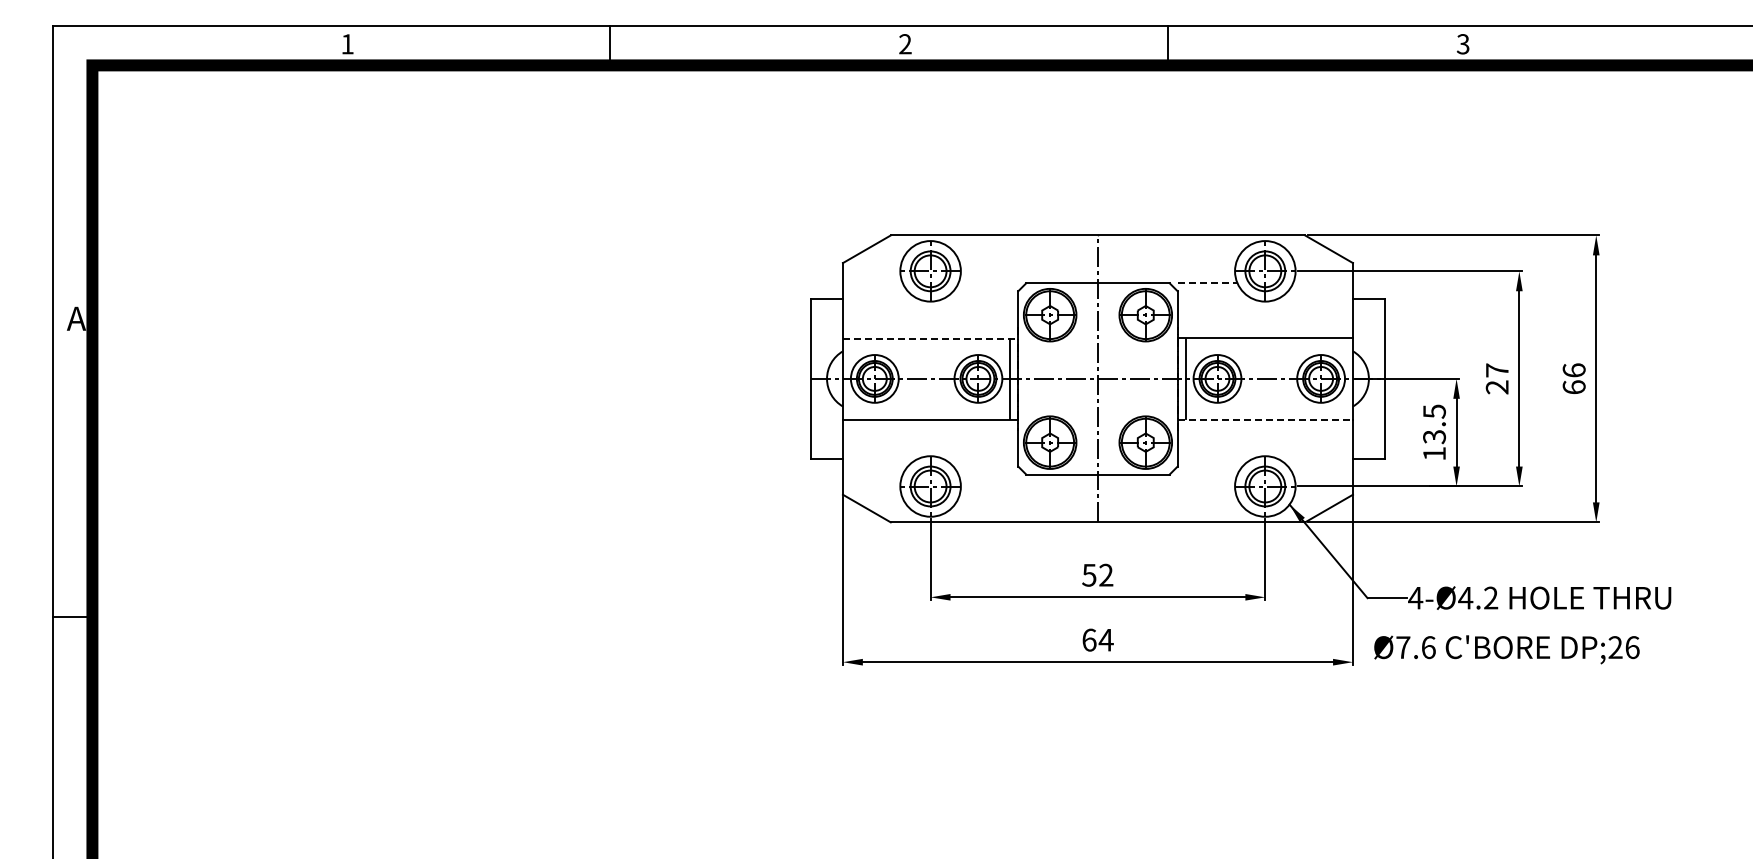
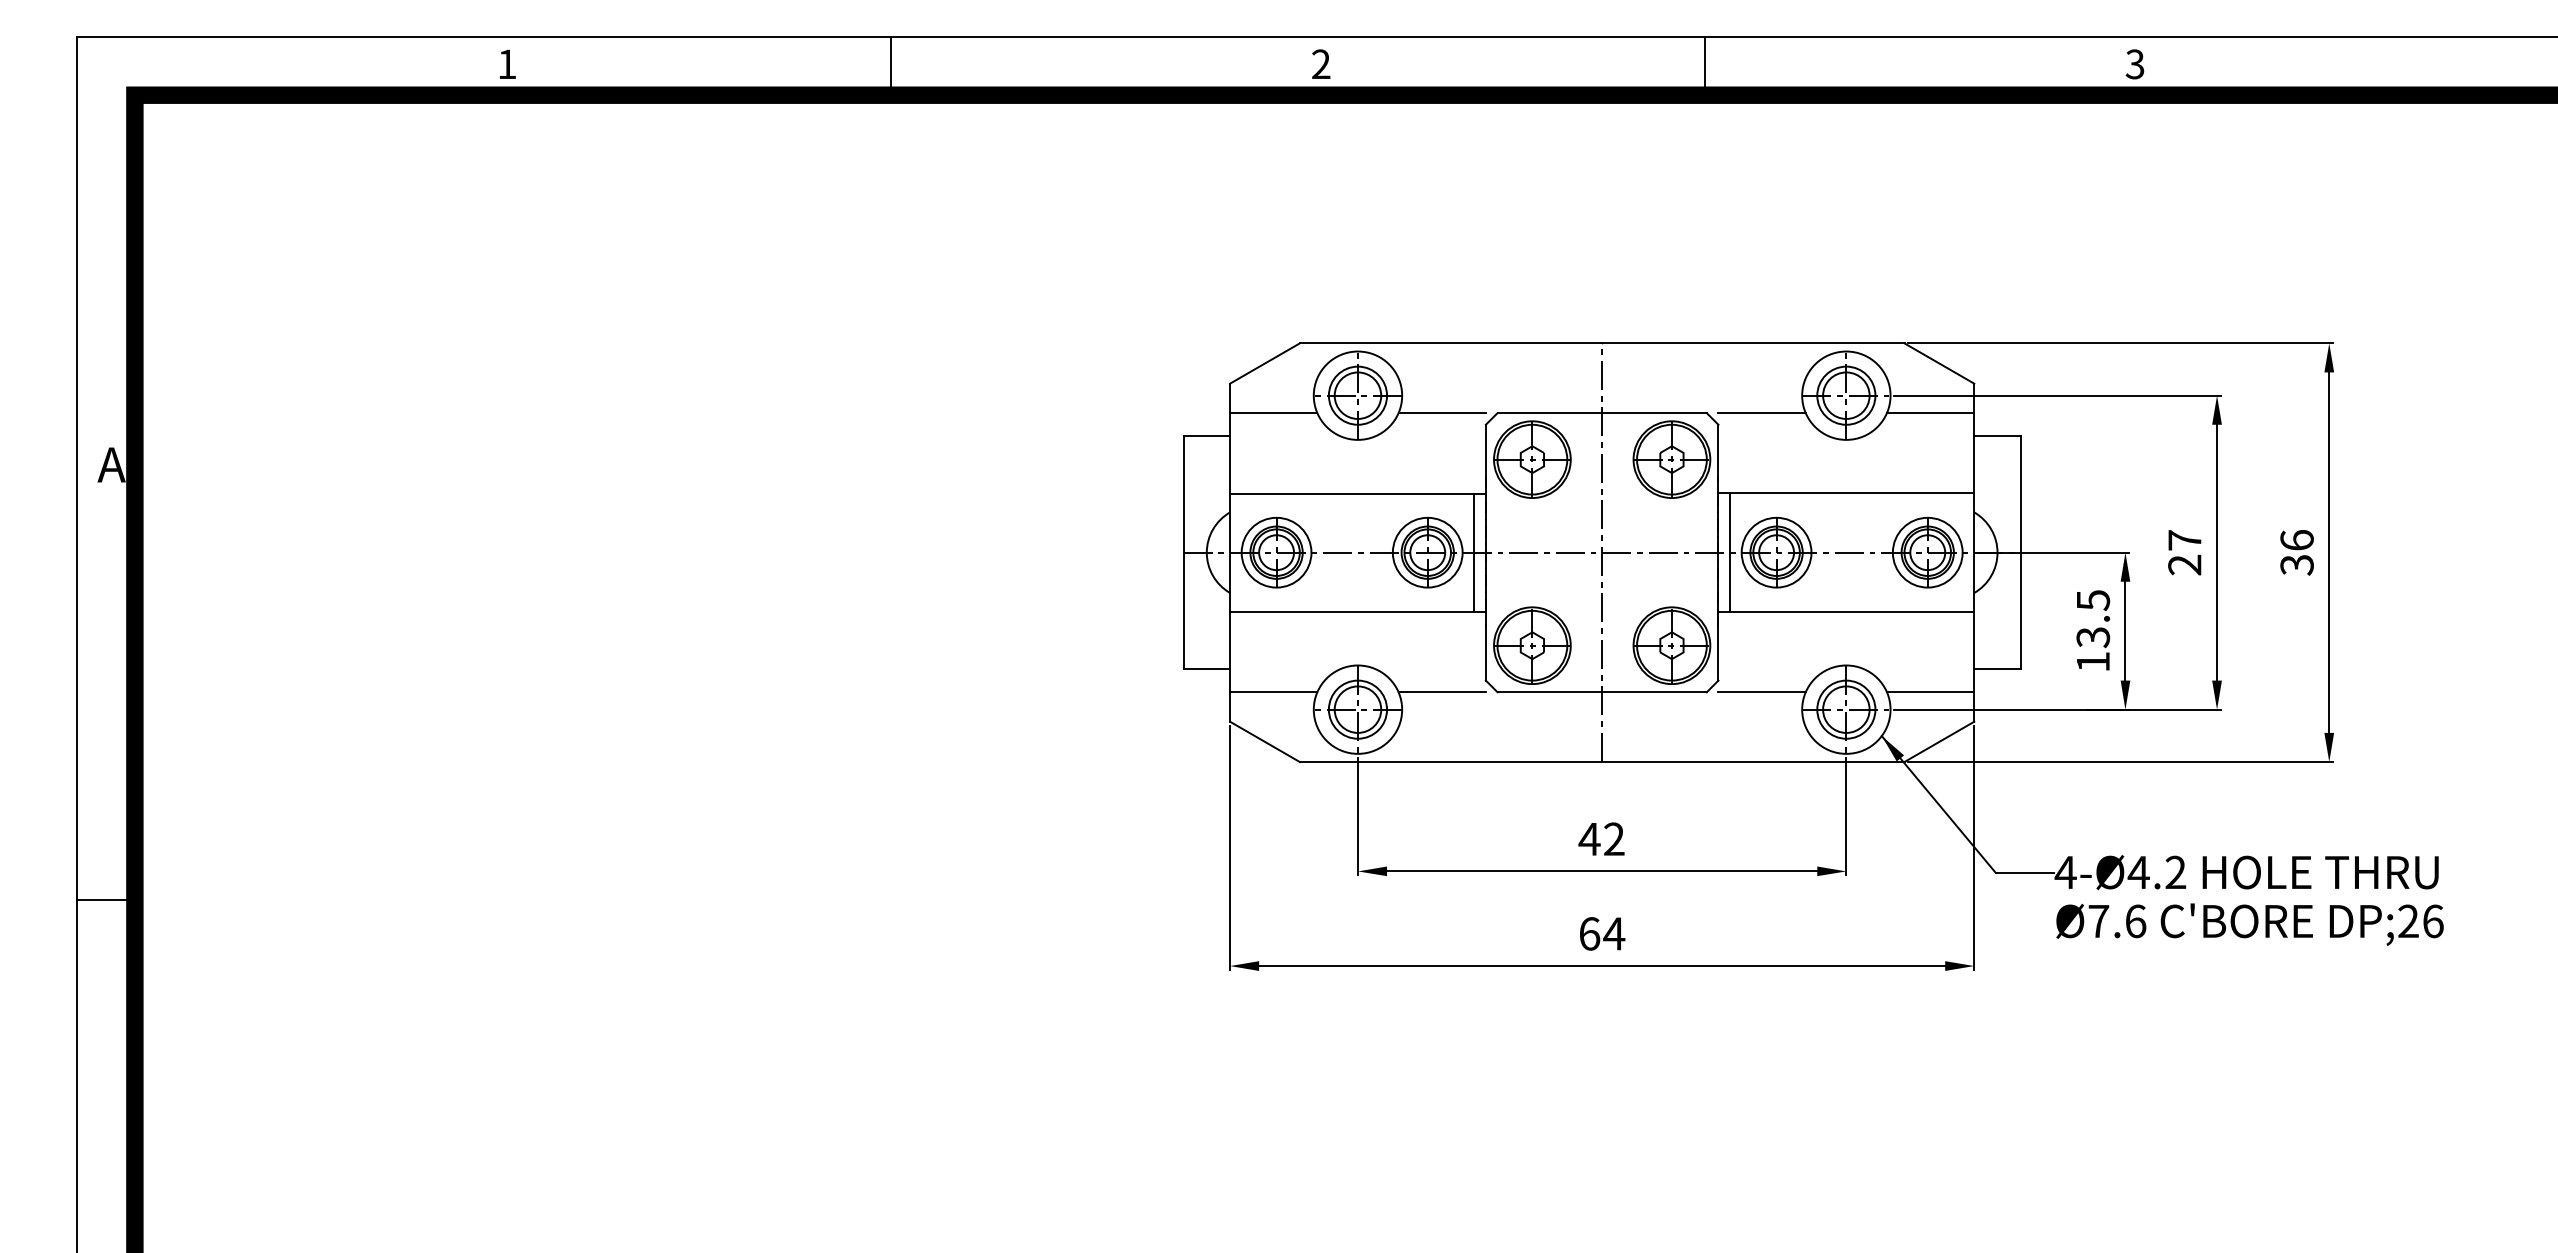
line: (872, 283) -> (1273, 413), added
line: (988, 283) -> (1442, 413), added
line: (1207, 283) -> (1761, 413), dashed -> solid
line: (1322, 283) -> (1929, 413), added
line: (930, 338) -> (1357, 493), dashed -> solid
text: (1573, 387) -> (2296, 565), 66 -> 36
line: (1265, 419) -> (1846, 611), dashed -> solid
line: (872, 474) -> (1273, 692), added
line: (988, 474) -> (1442, 692), added
line: (1207, 474) -> (1761, 692), added
line: (1322, 474) -> (1929, 692), added
text: (1088, 575) -> (1588, 839), 52 -> 42
text: (1506, 649) -> (2249, 924), moved

